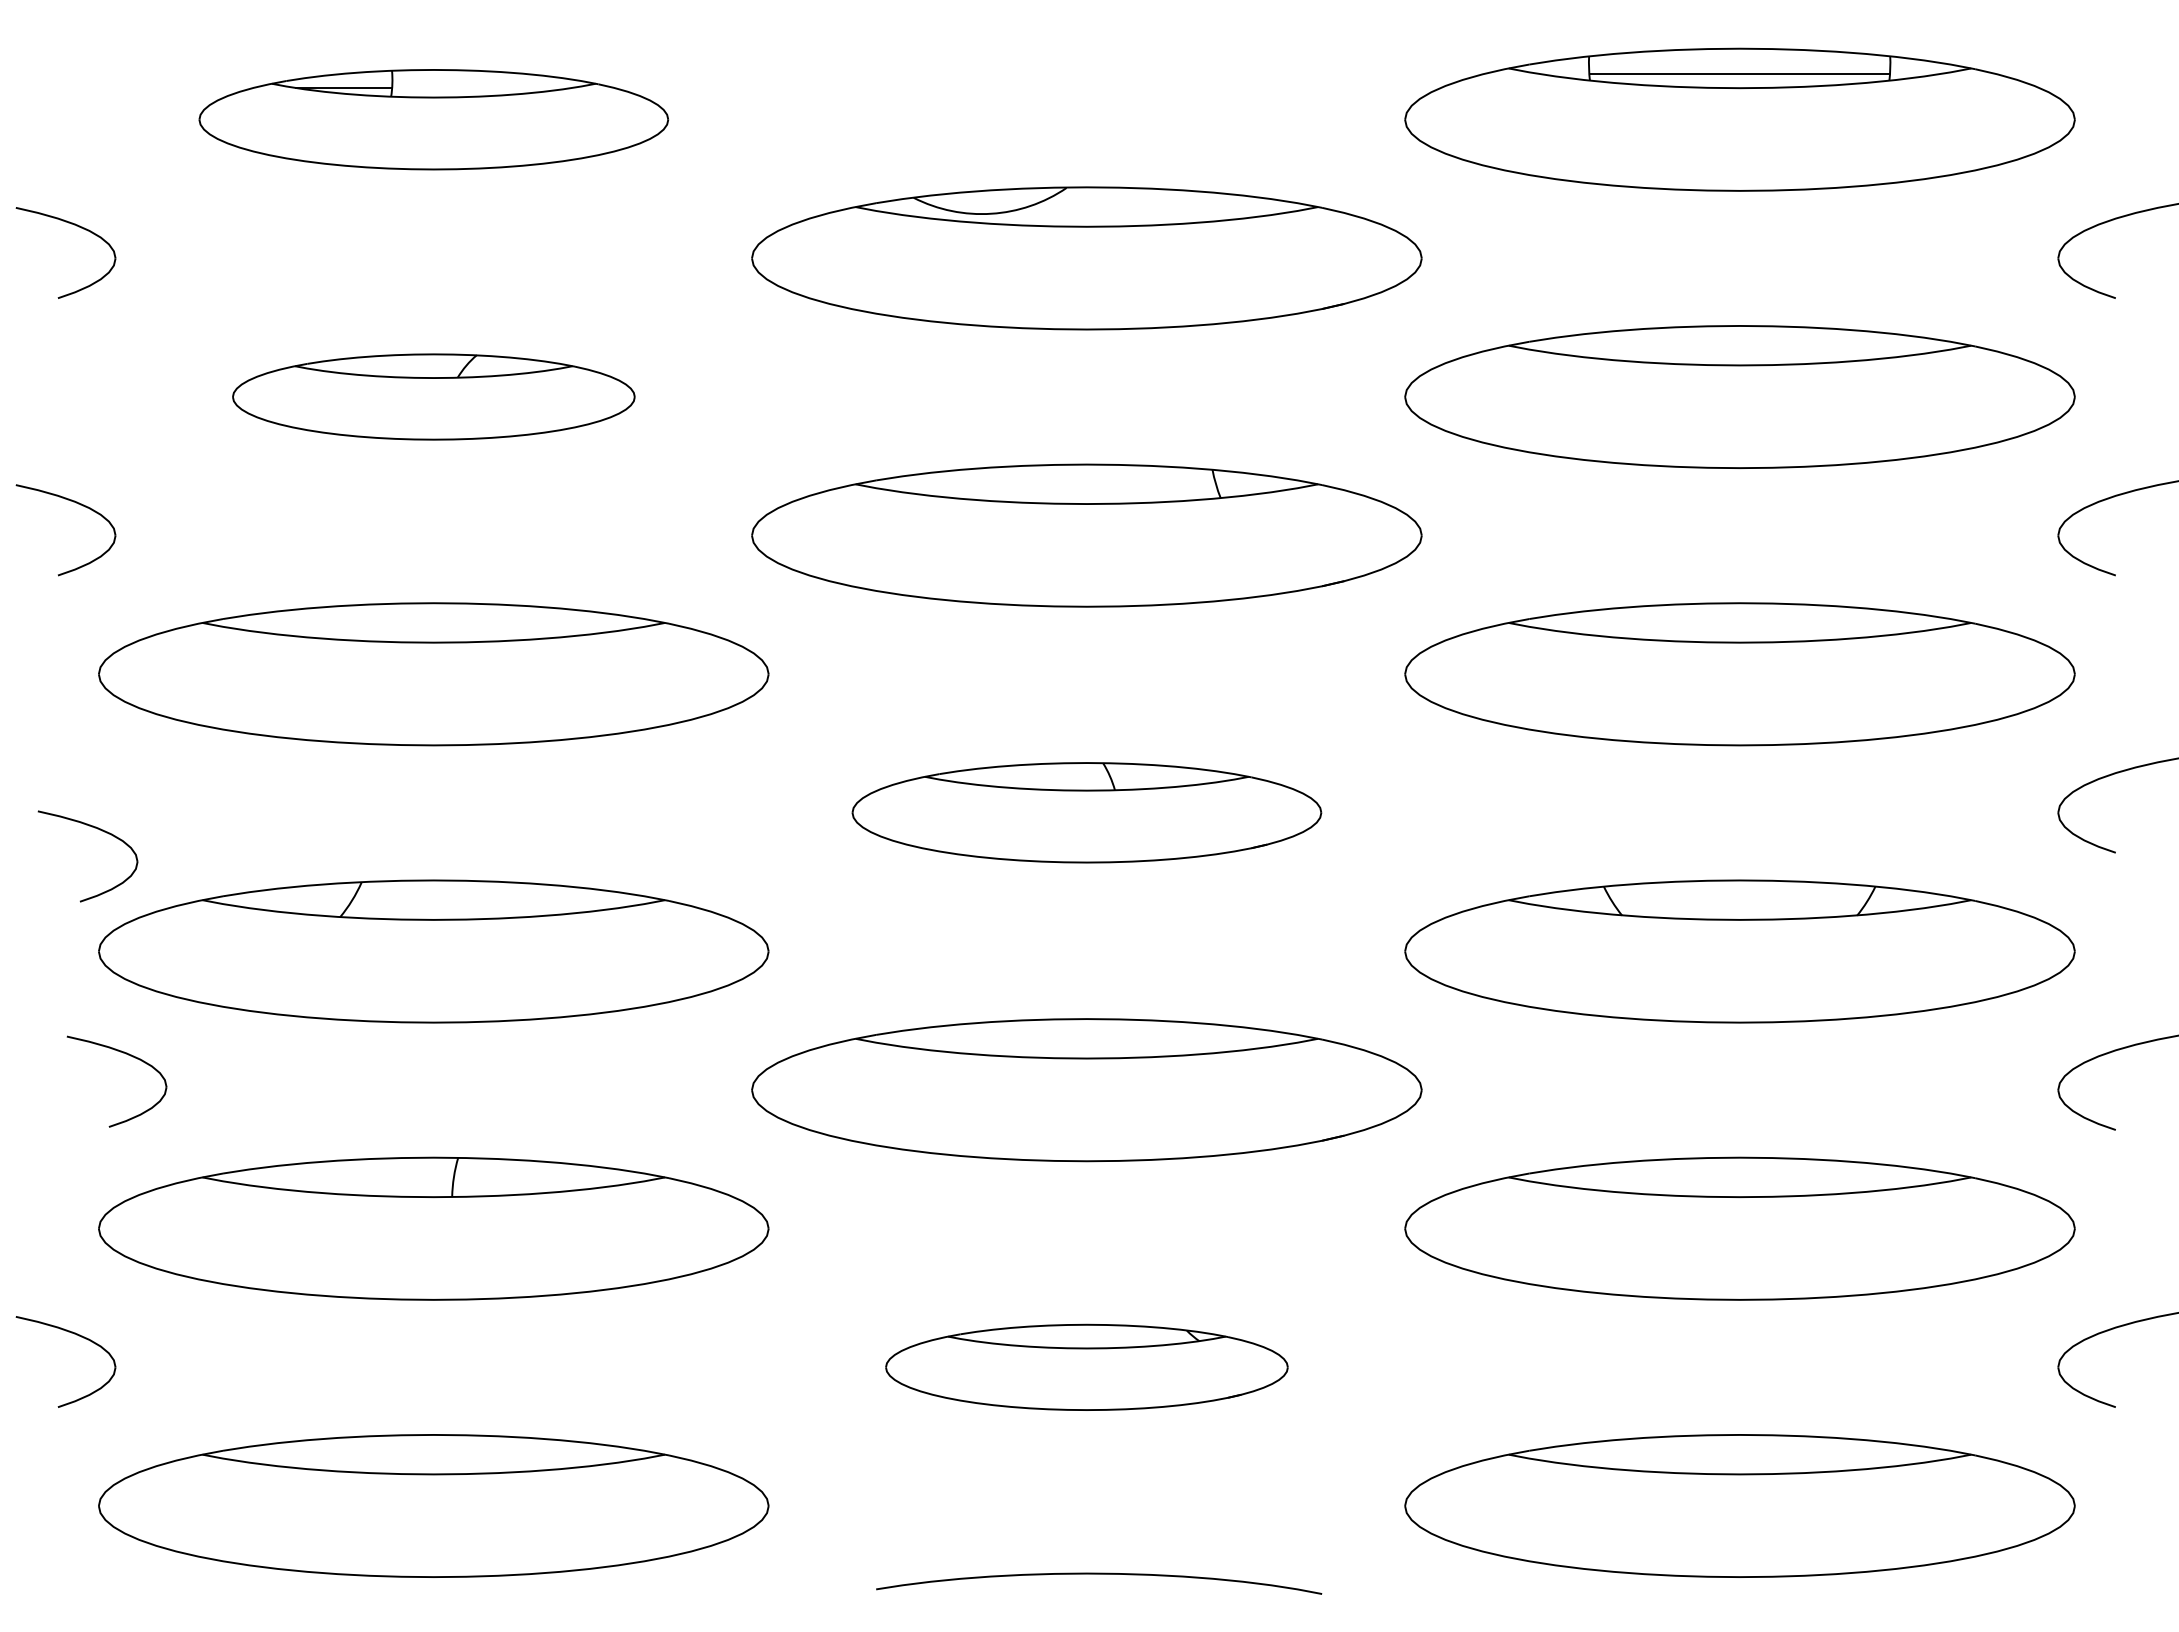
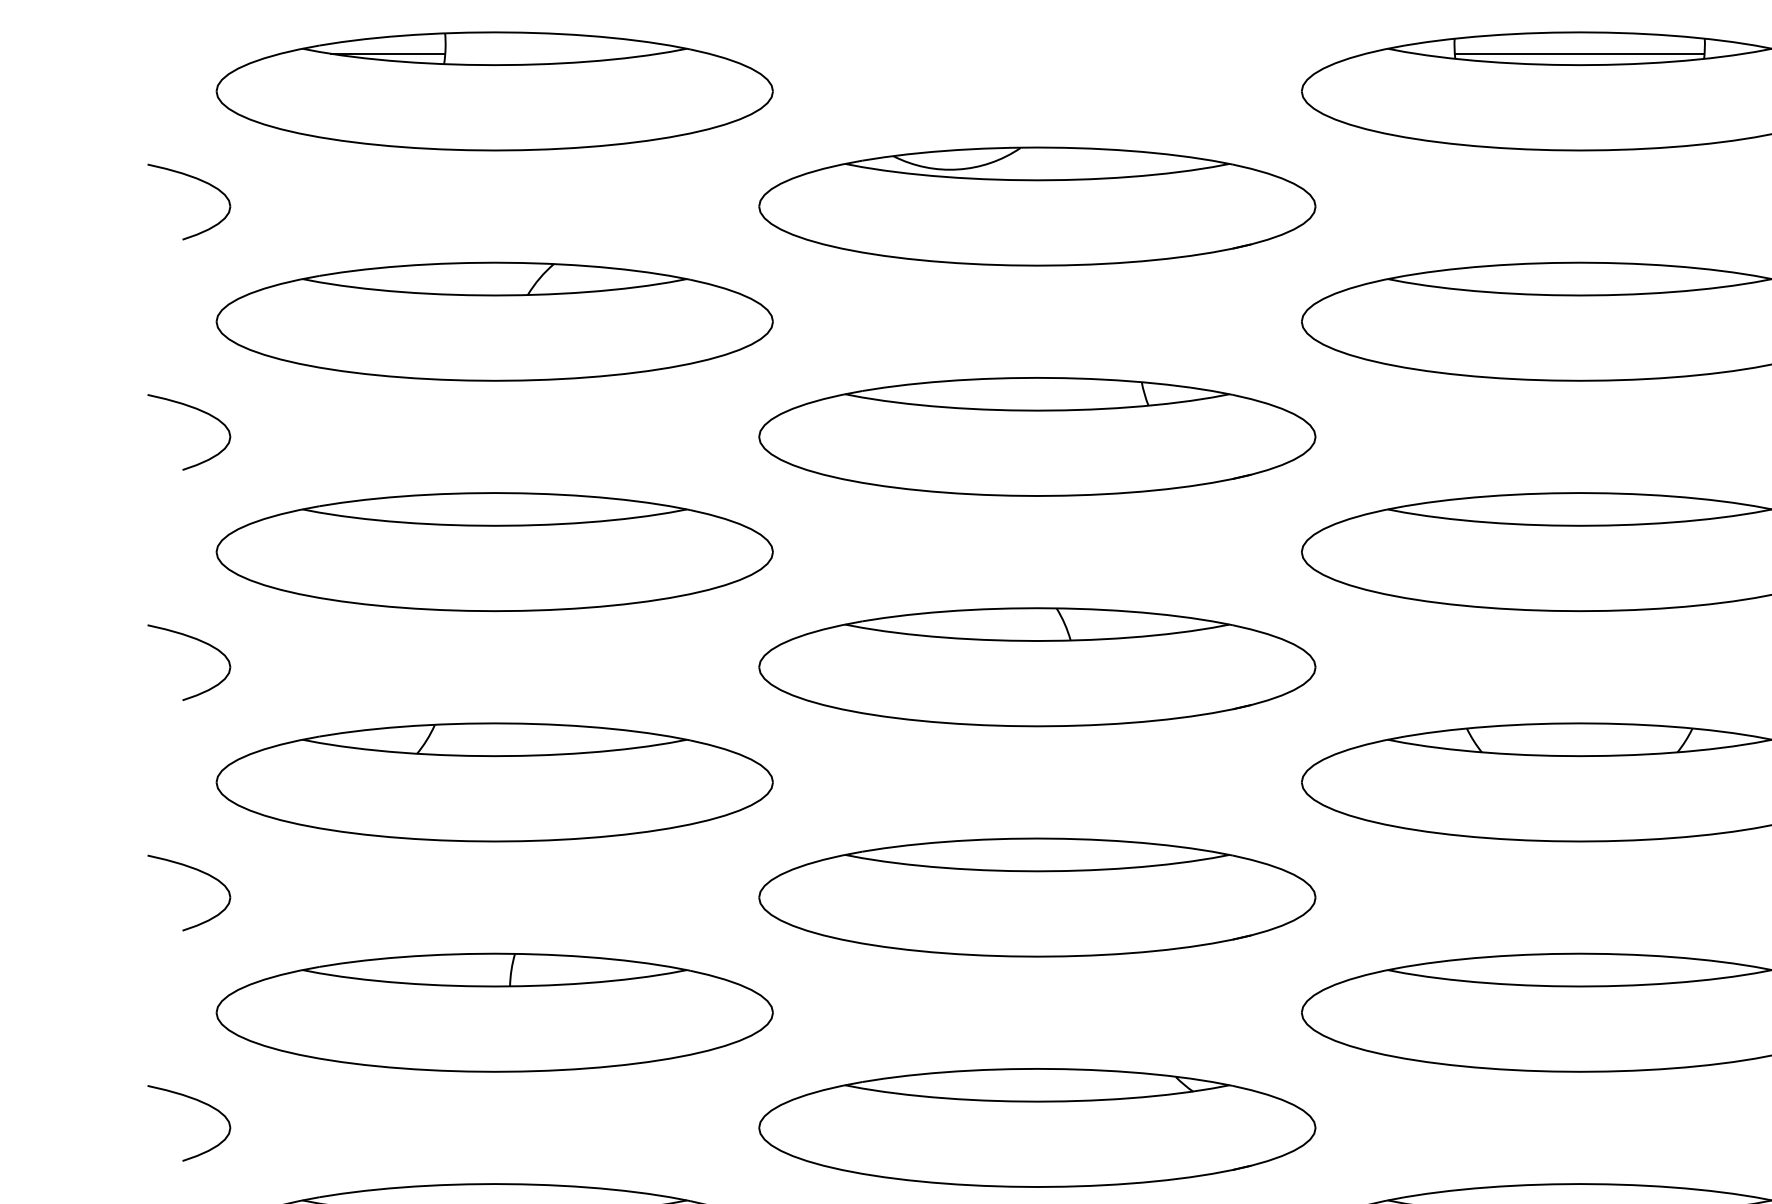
part: (433, 119) -> (494, 91), size x1.43
part: (433, 396) -> (494, 321), size x1.67
part: (1086, 812) -> (1037, 666), size x1.43
part: (99, 830) -> (198, 641), moved
part: (128, 1055) -> (198, 871), moved
part: (1086, 1367) -> (1037, 1128), size x1.67

